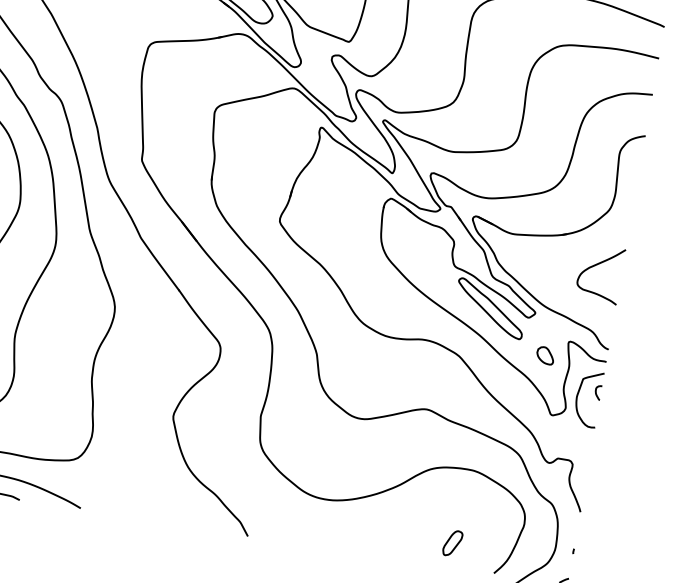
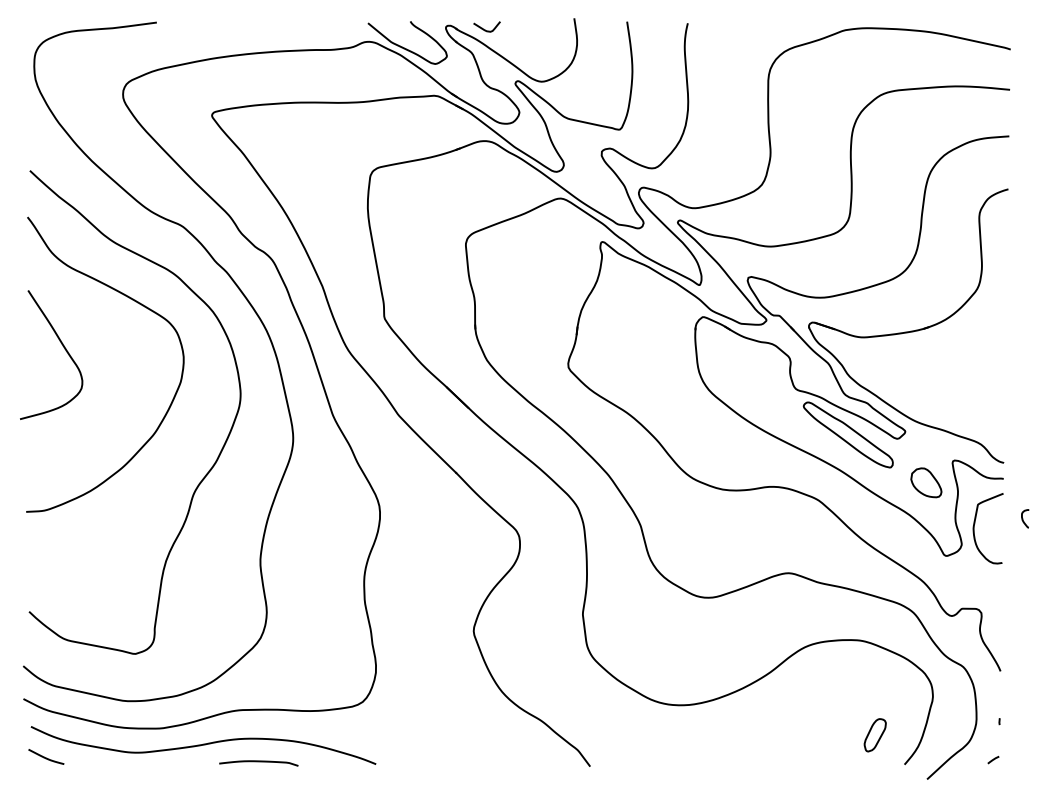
curve: (596, 265) -> (972, 360), removed
part: (544, 355) -> (925, 482), size x1.4
curve: (596, 392) -> (1023, 518), moved
part: (452, 543) -> (874, 735), moved

